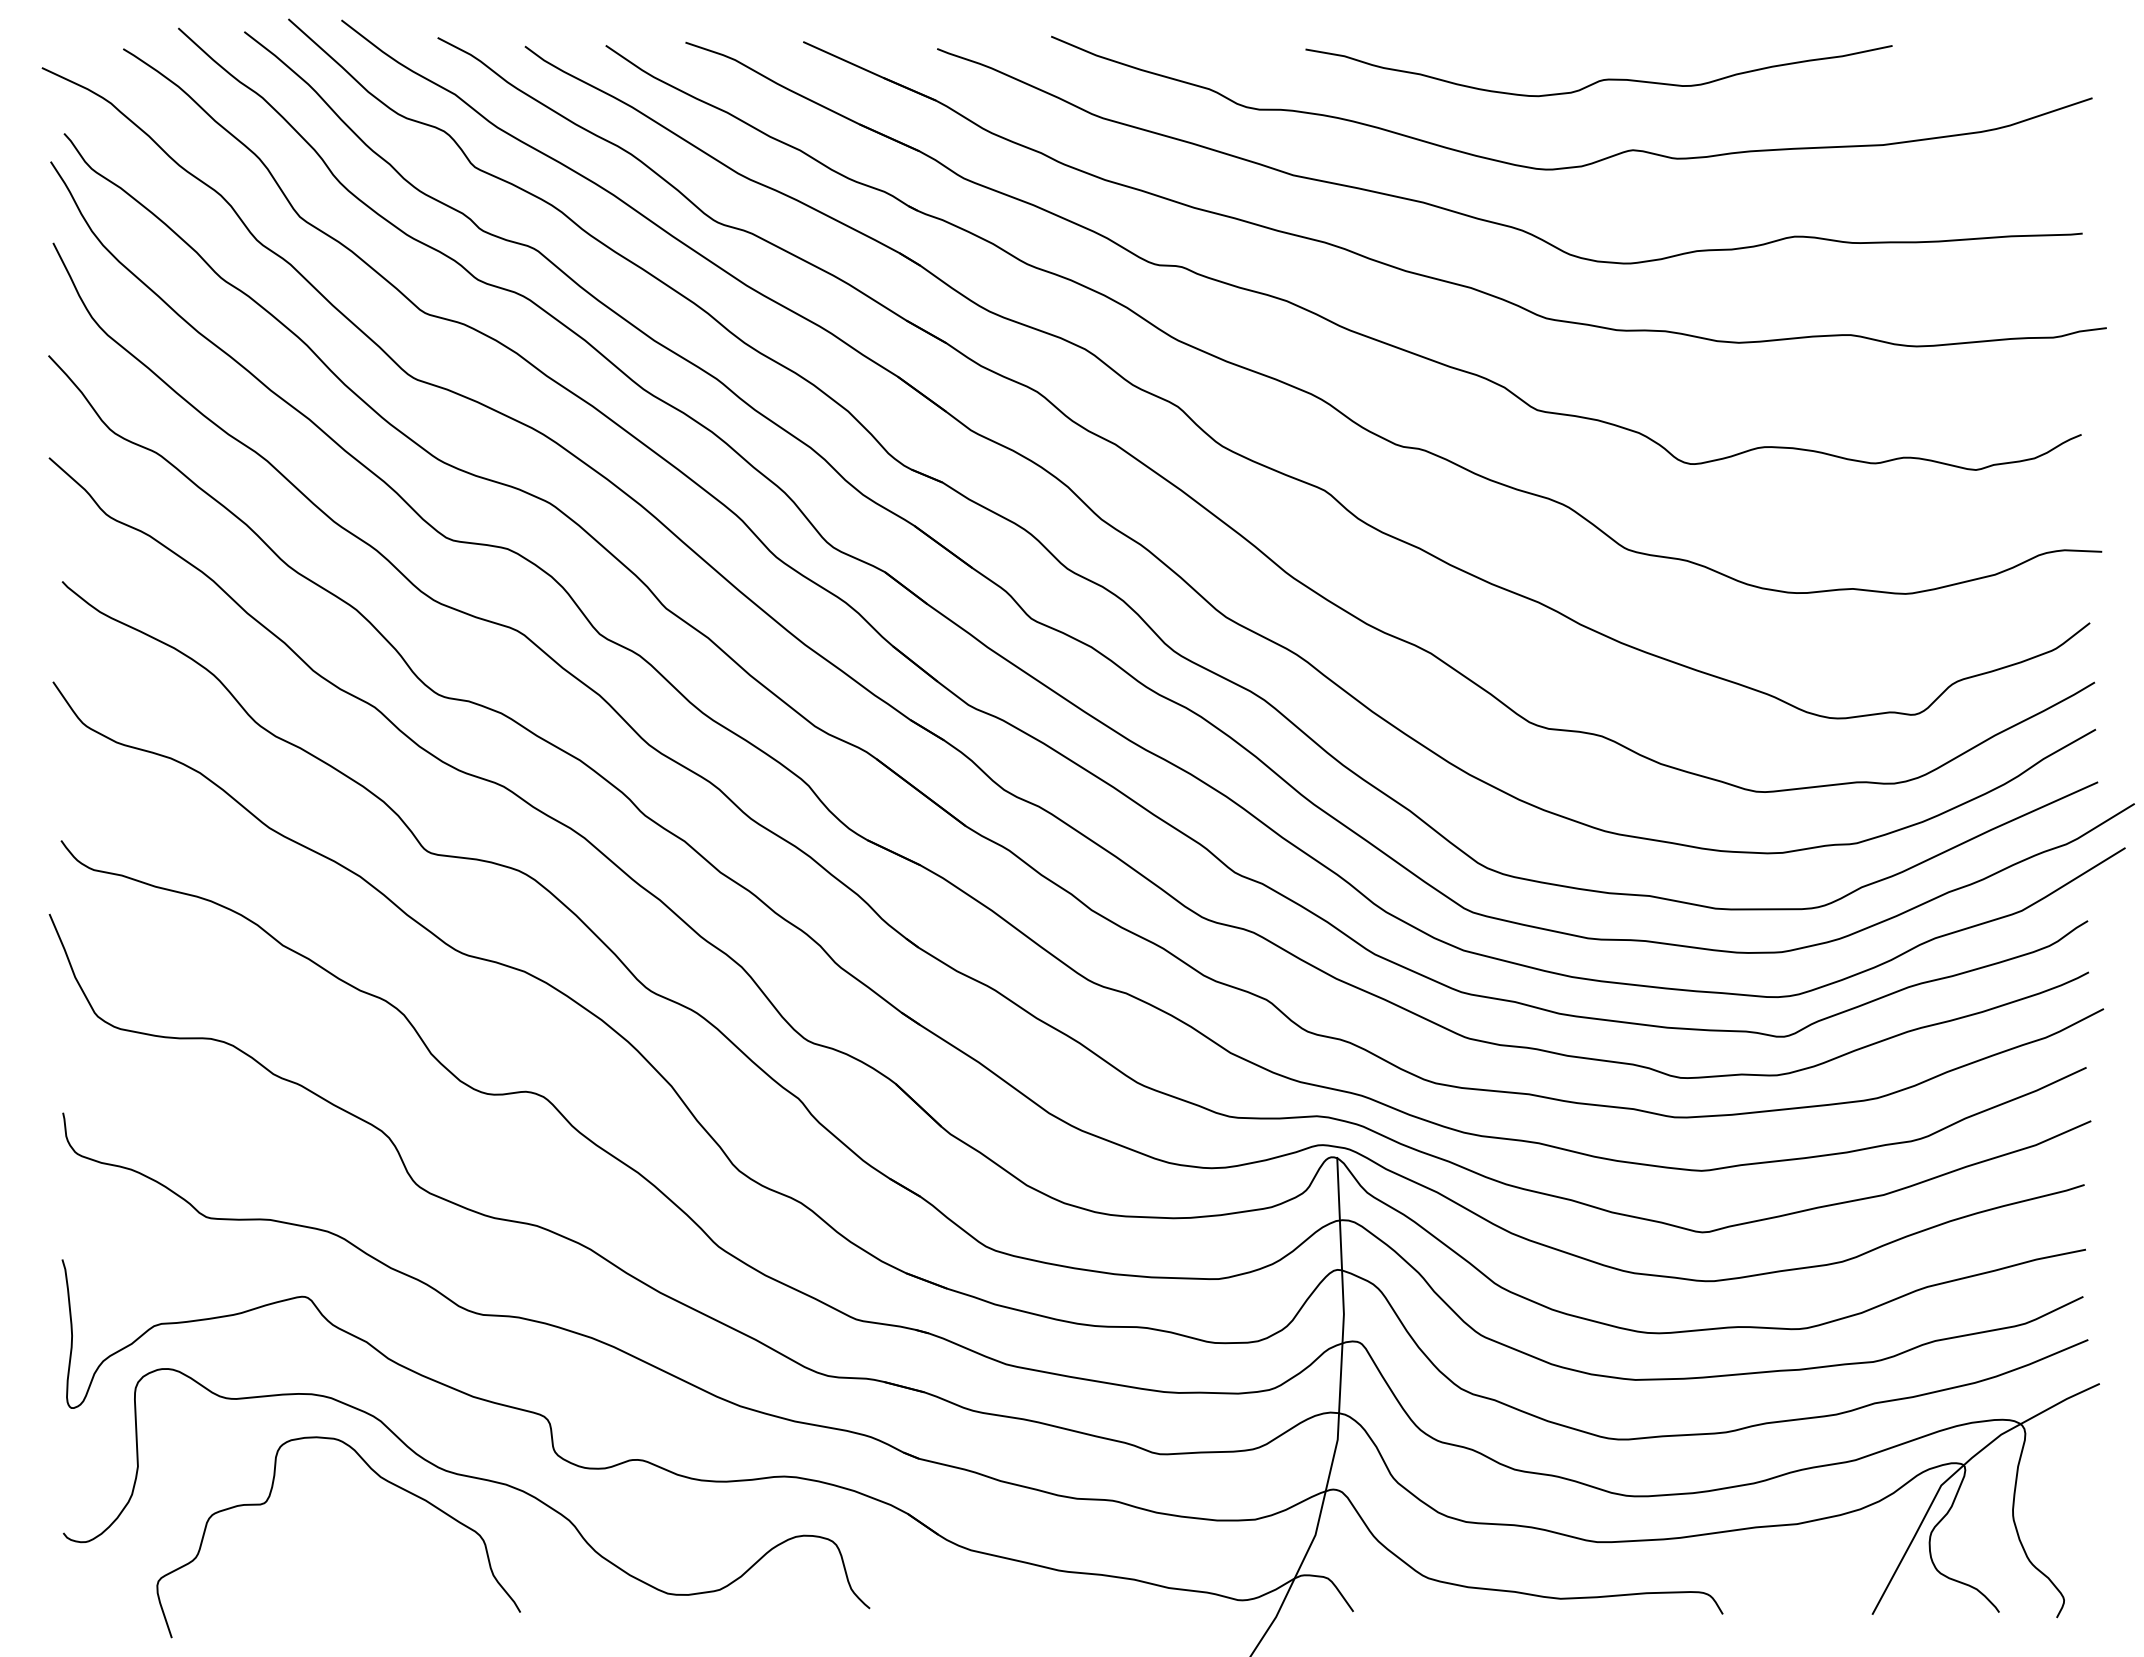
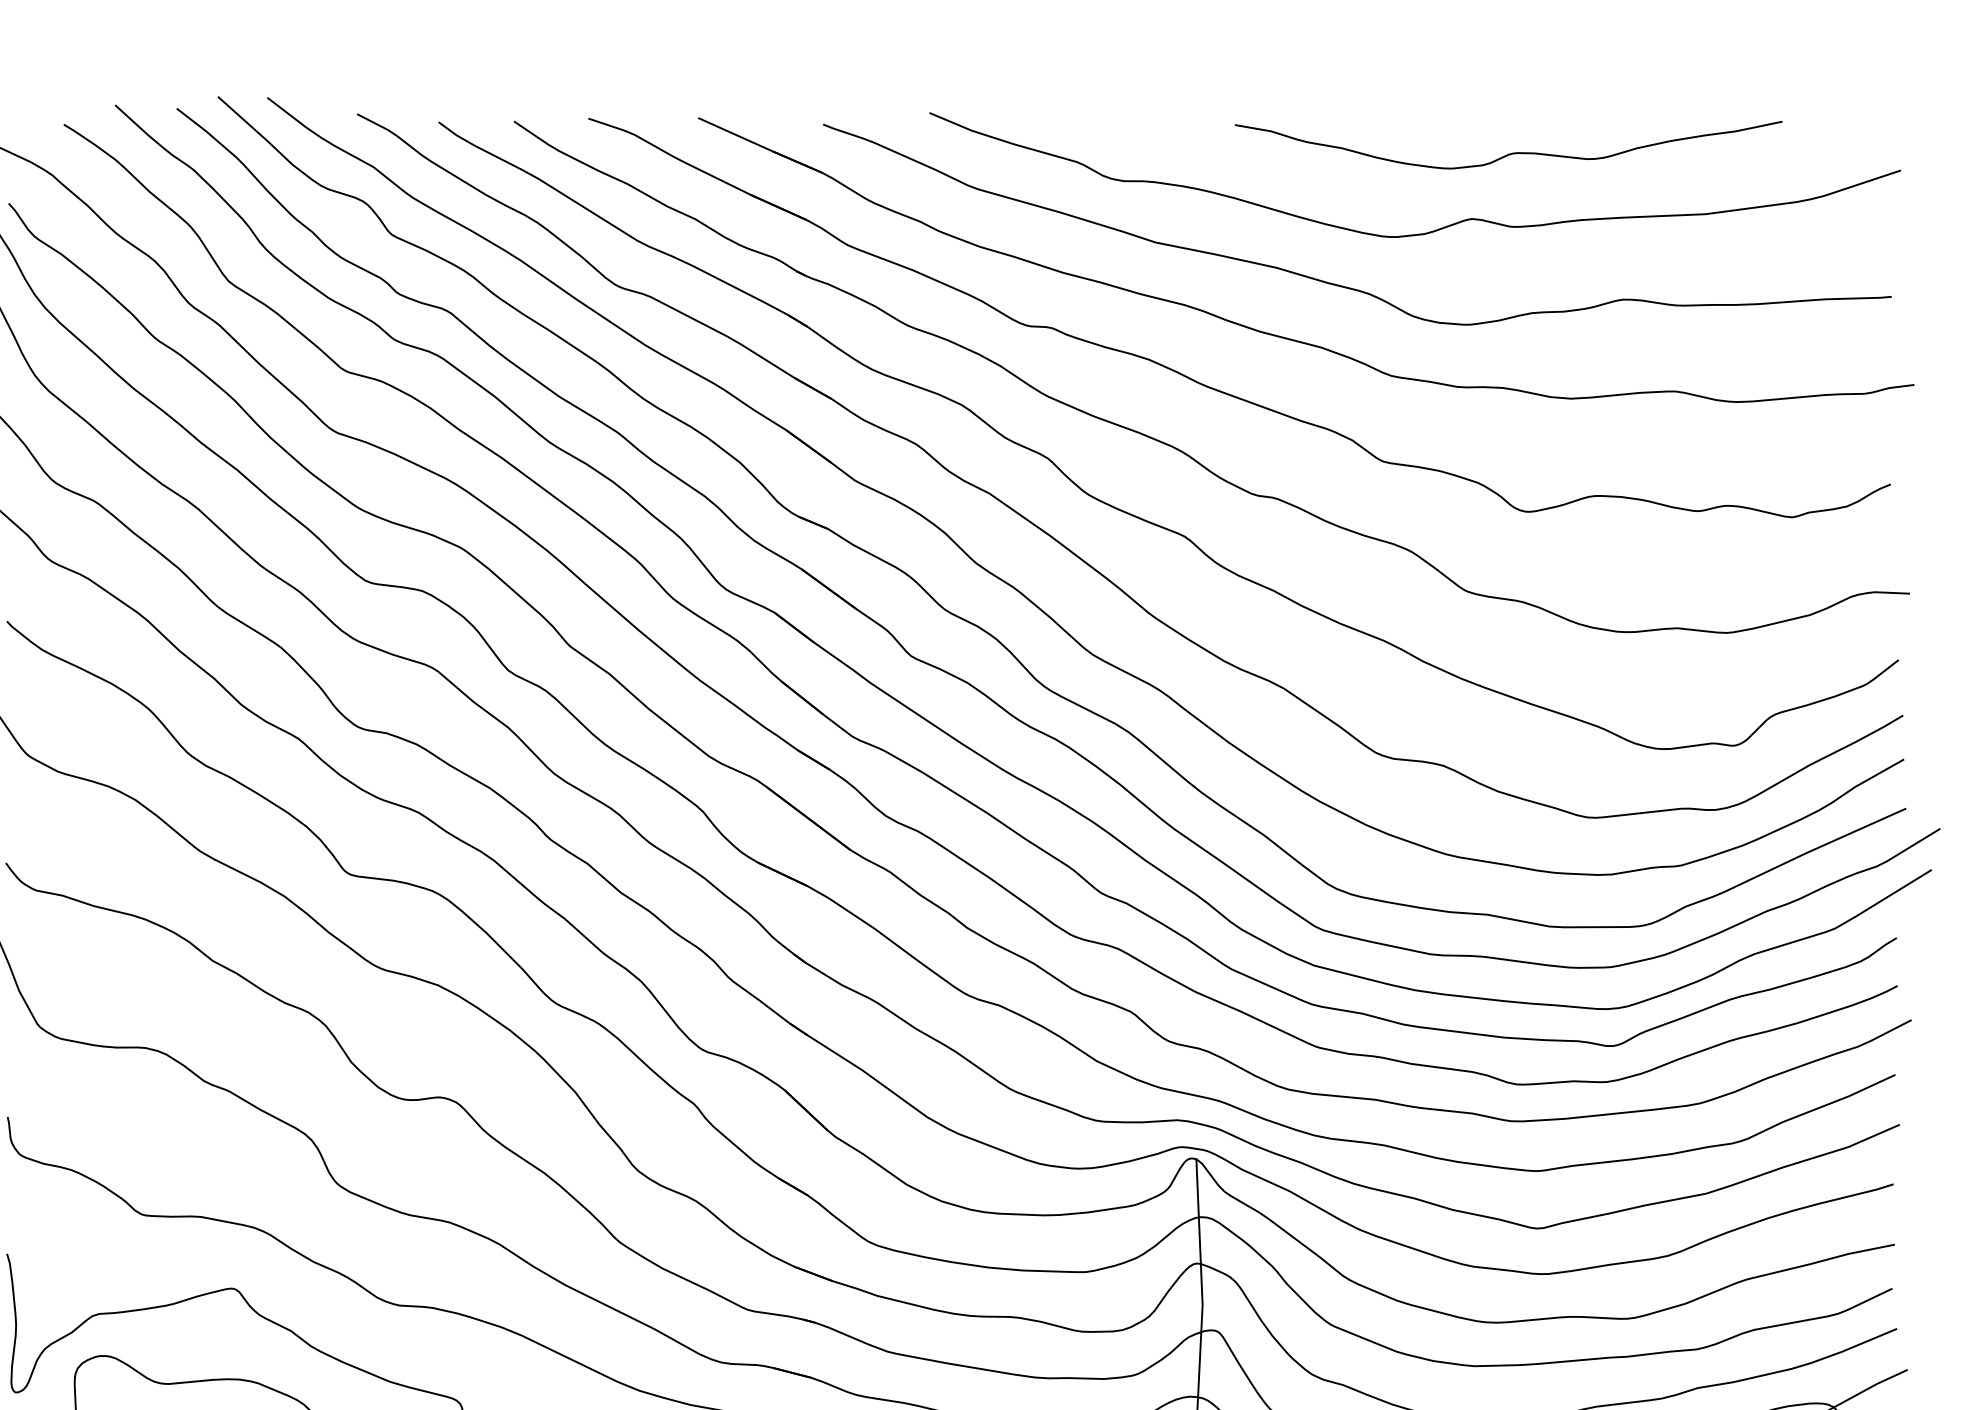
curve: (1601, 79) -> (1511, 153), moved

